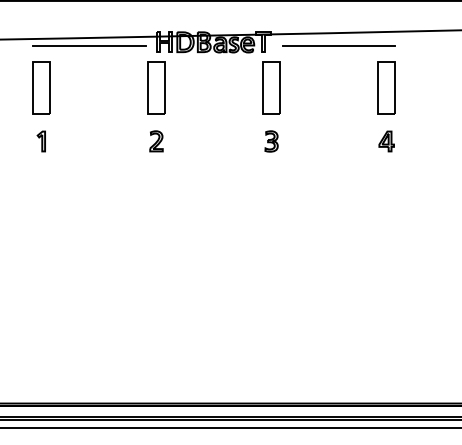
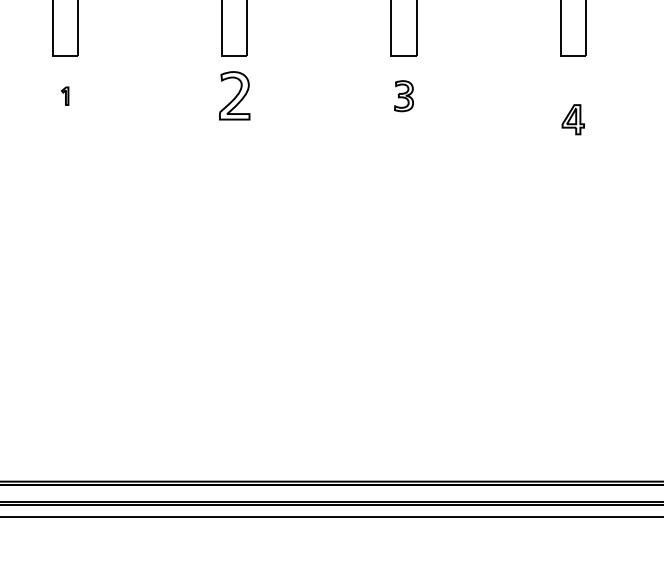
part: (40, 141) -> (64, 96), size x0.6
part: (156, 141) -> (234, 96), size x1.6
part: (386, 141) -> (573, 119), moved

